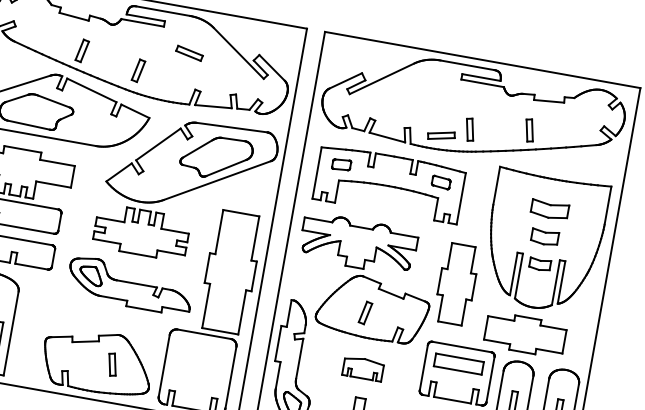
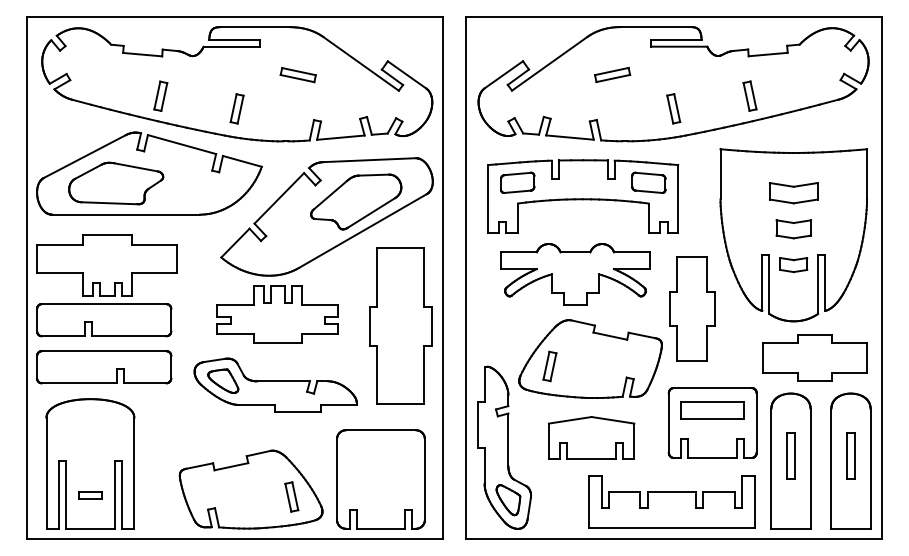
part: (441, 135) -> (612, 74), moved
part: (341, 164) -> (517, 182), size x1.43
part: (440, 182) -> (648, 182), size x1.43
part: (358, 244) -> (575, 274), moved
part: (230, 271) -> (400, 325), moved
part: (365, 312) -> (549, 366), moved
part: (525, 334) -> (814, 357), moved
part: (112, 364) -> (291, 496), moved
part: (363, 368) -> (591, 437), size x1.67

